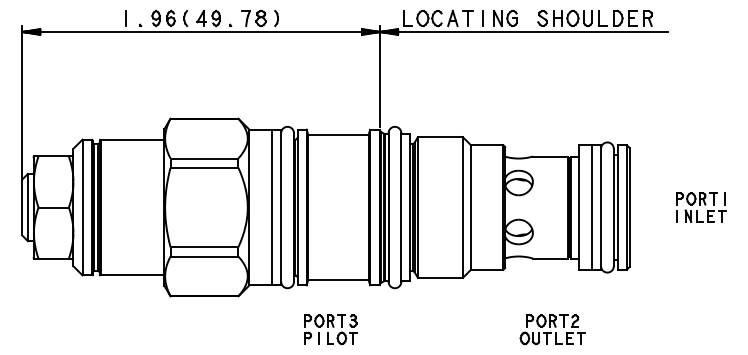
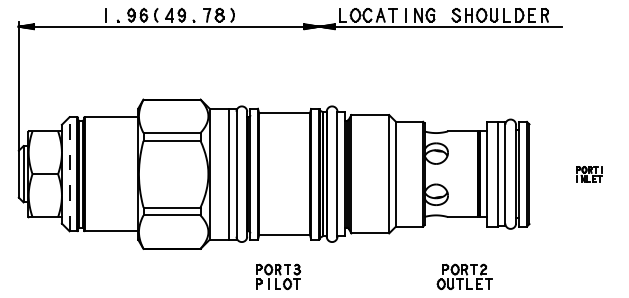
line: (379, 75) -> (319, 63), removed
line: (82, 206) -> (69, 173), solid -> dashed
part: (701, 207) -> (589, 174), size x0.6

